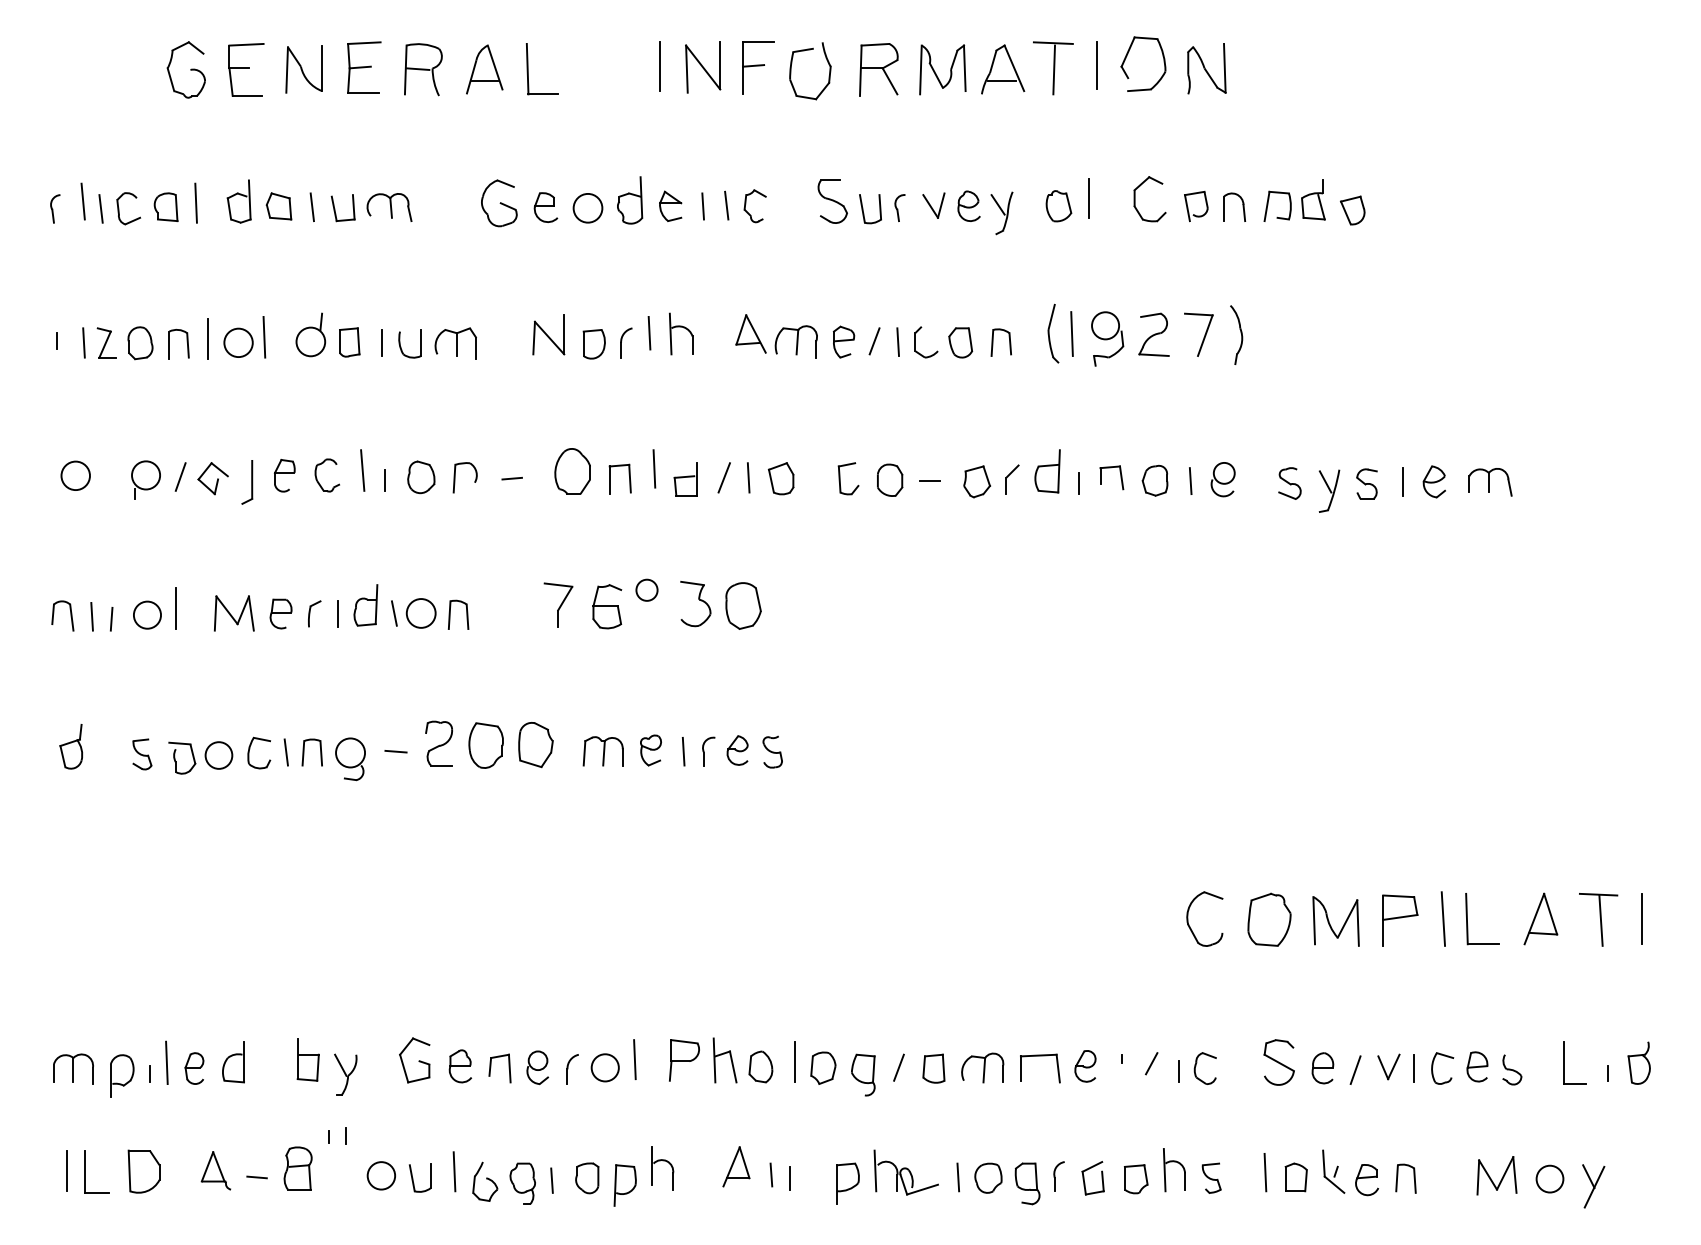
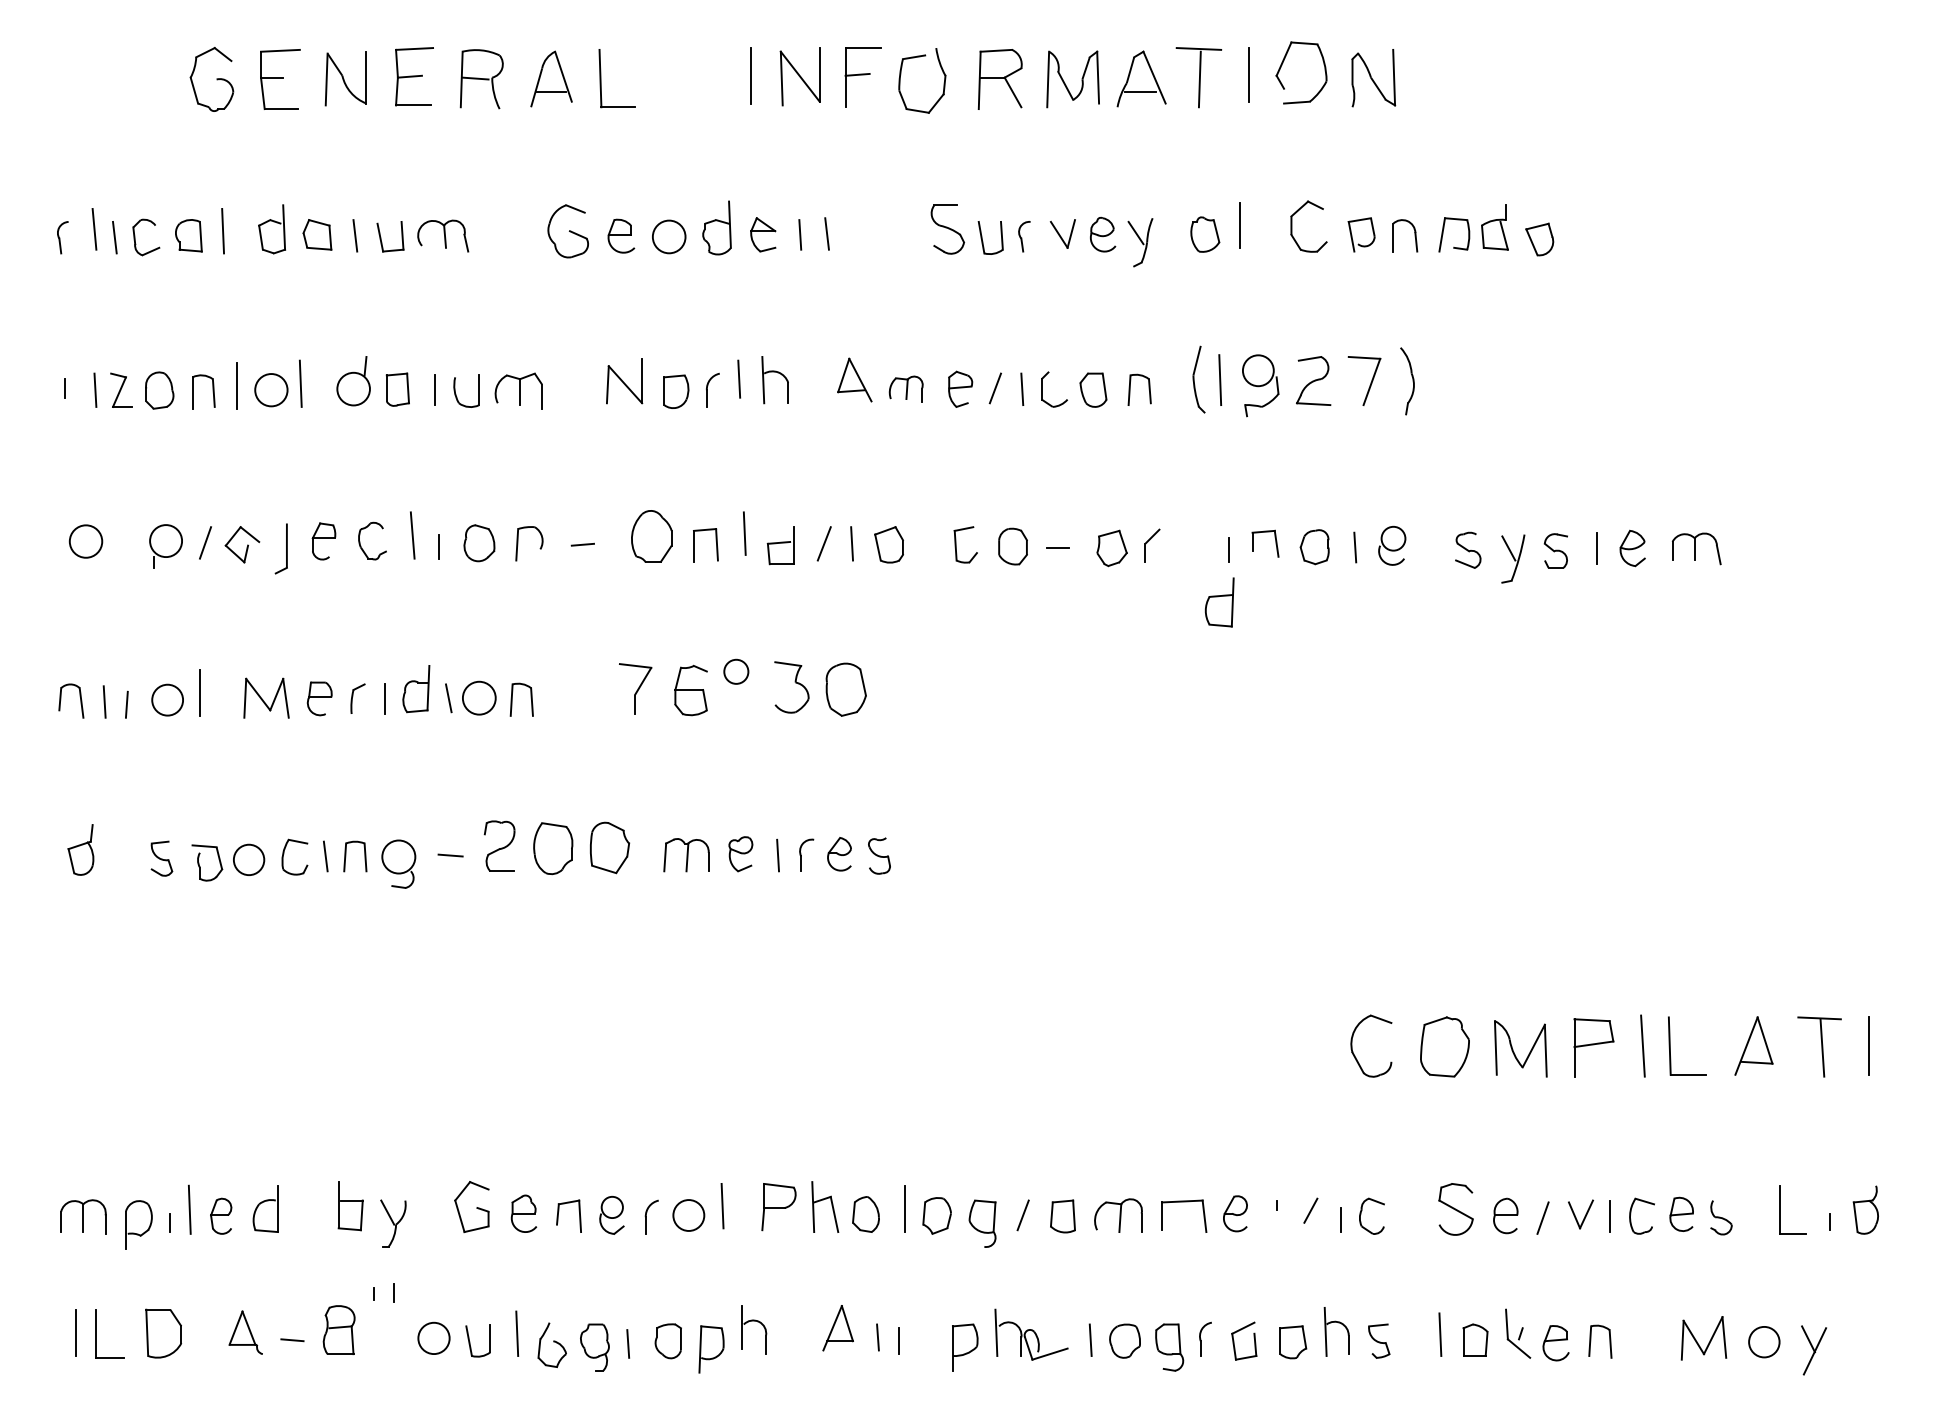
part: (746, 204) -> (849, 232), removed
part: (795, 341) -> (905, 388), size x0.7
part: (1047, 471) -> (1219, 602), moved

